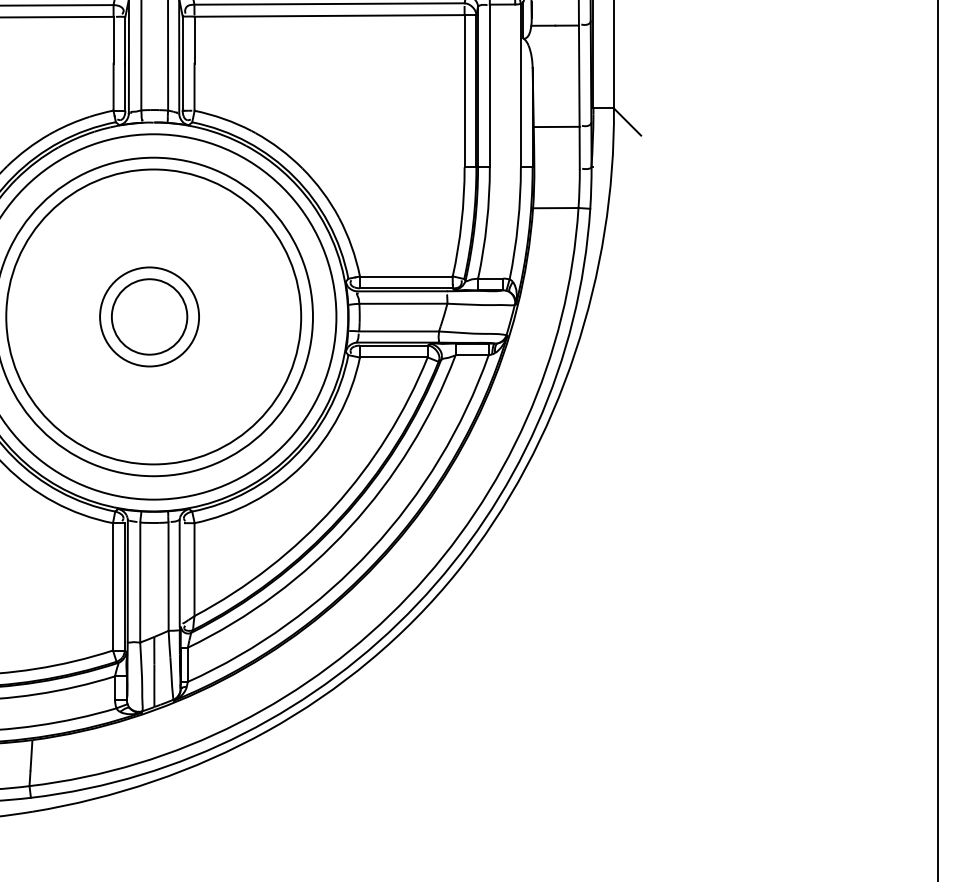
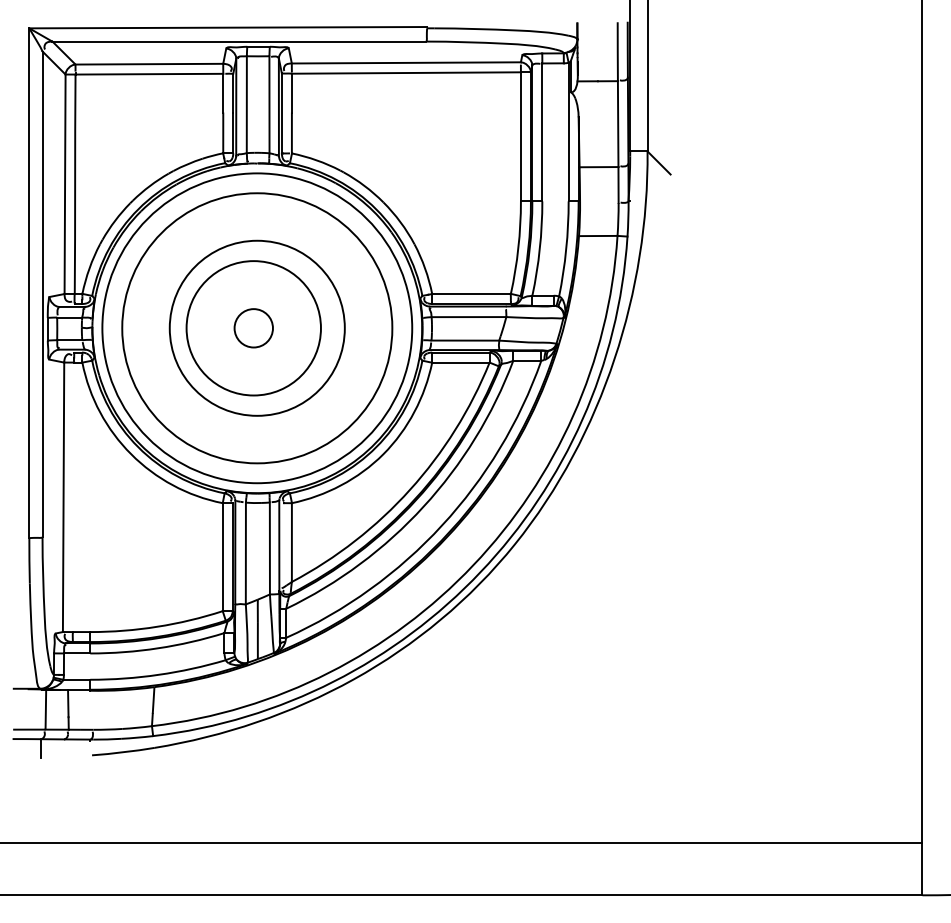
circle: (149, 317) -> (253, 328), size x0.6
circle: (149, 317) -> (253, 328), size x1.6
circle: (153, 317) -> (257, 328), size x0.7

